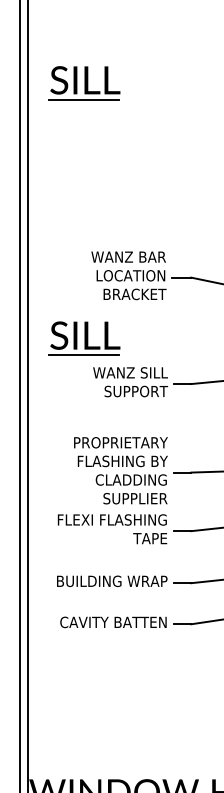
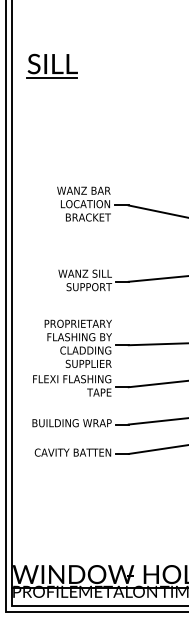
part: (83, 337) -> (51, 248), removed

